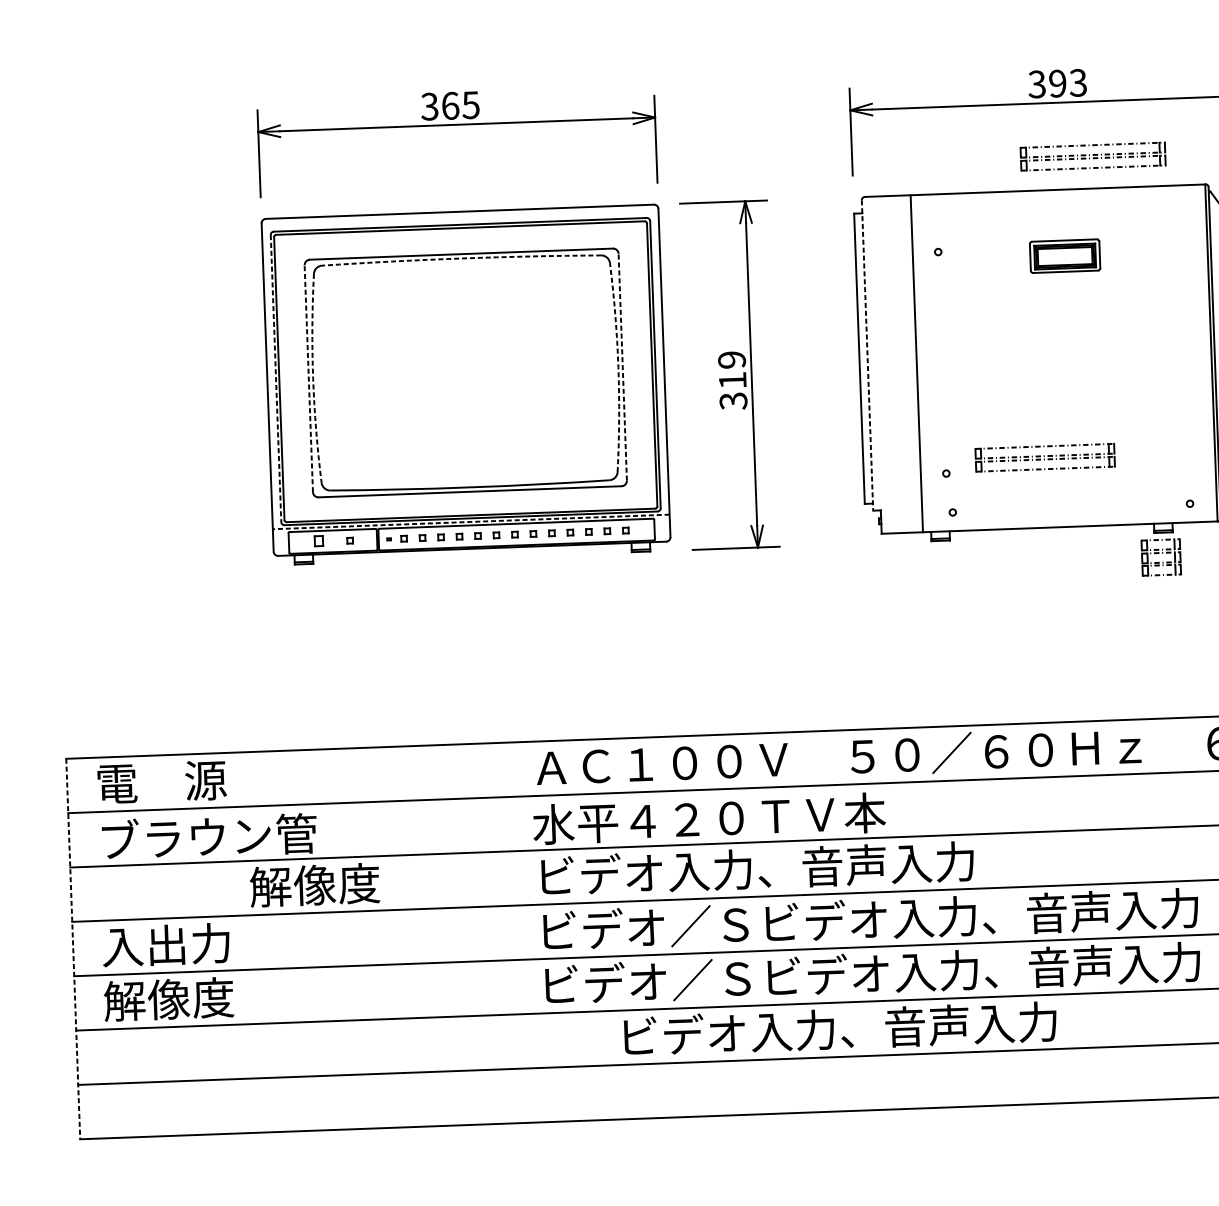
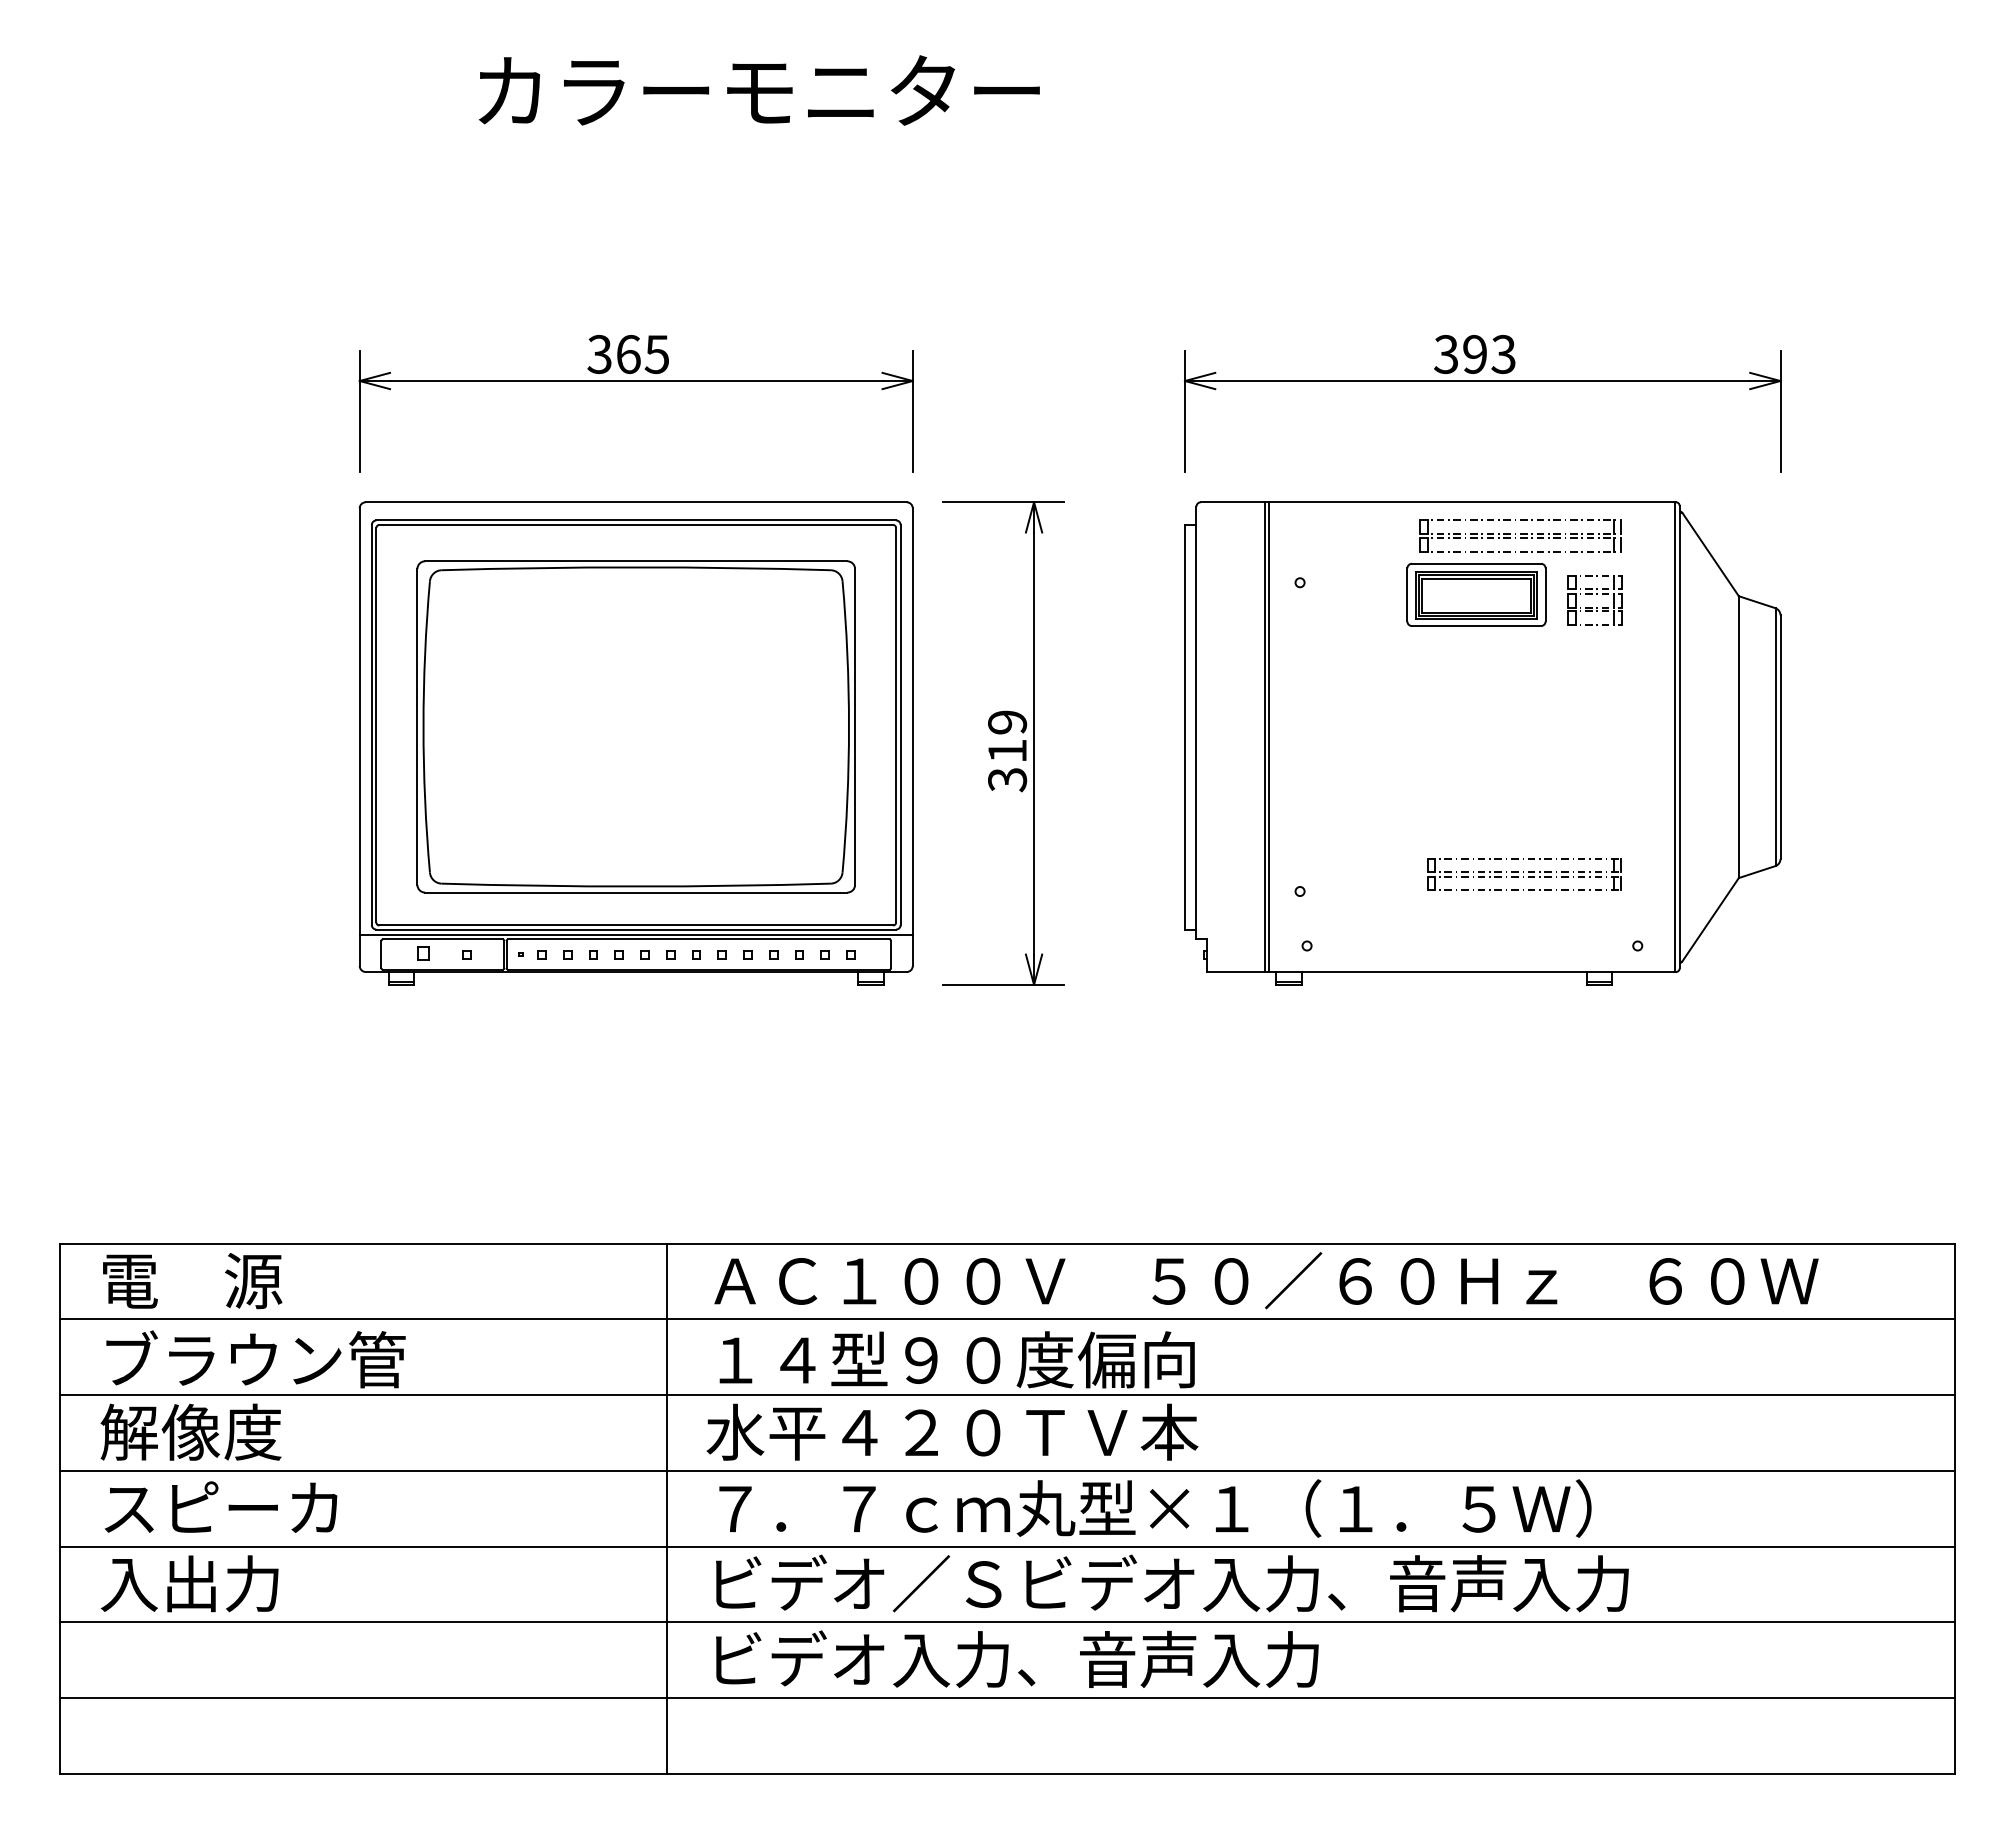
part: (1093, 156) -> (1520, 535), moved
part: (1065, 255) -> (1476, 594), size x1.43
arc: (461, 258) -> (636, 567), dashed -> solid
line: (867, 355) -> (1196, 723), dashed -> solid
line: (920, 363) -> (1269, 737), added
line: (623, 366) -> (855, 726), dashed -> solid
arc: (618, 367) -> (849, 726), dashed -> solid
line: (275, 378) -> (371, 725), dashed -> solid
line: (308, 378) -> (417, 726), dashed -> solid
arc: (313, 378) -> (423, 726), dashed -> solid
part: (1045, 457) -> (1524, 874), moved
line: (471, 521) -> (636, 934), dashed -> solid
part: (1159, 553) -> (1592, 594), moved
text: (709, 818) -> (952, 1359), 水平４２０ＴＶ本 -> １４型９０度偏向
text: (754, 868) -> (1012, 1431), ビデオ入力、音声入力 -> 水平４２０ＴＶ本
text: (314, 884) -> (190, 1431), moved
text: (871, 919) -> (1172, 1508), ビデオ／Ｓビデオ入力、音声入力 -> ７．７ｃｍ丸型×１（１．５Ｗ）
line: (508, 932) -> (666, 1508), added
text: (186, 943) -> (218, 1507), 入出力 -> スピーカ
line: (73, 949) -> (60, 1509), dashed -> solid
text: (168, 999) -> (190, 1583), 解像度 -> 入出力
text: (840, 1028) -> (1017, 1658), moved

